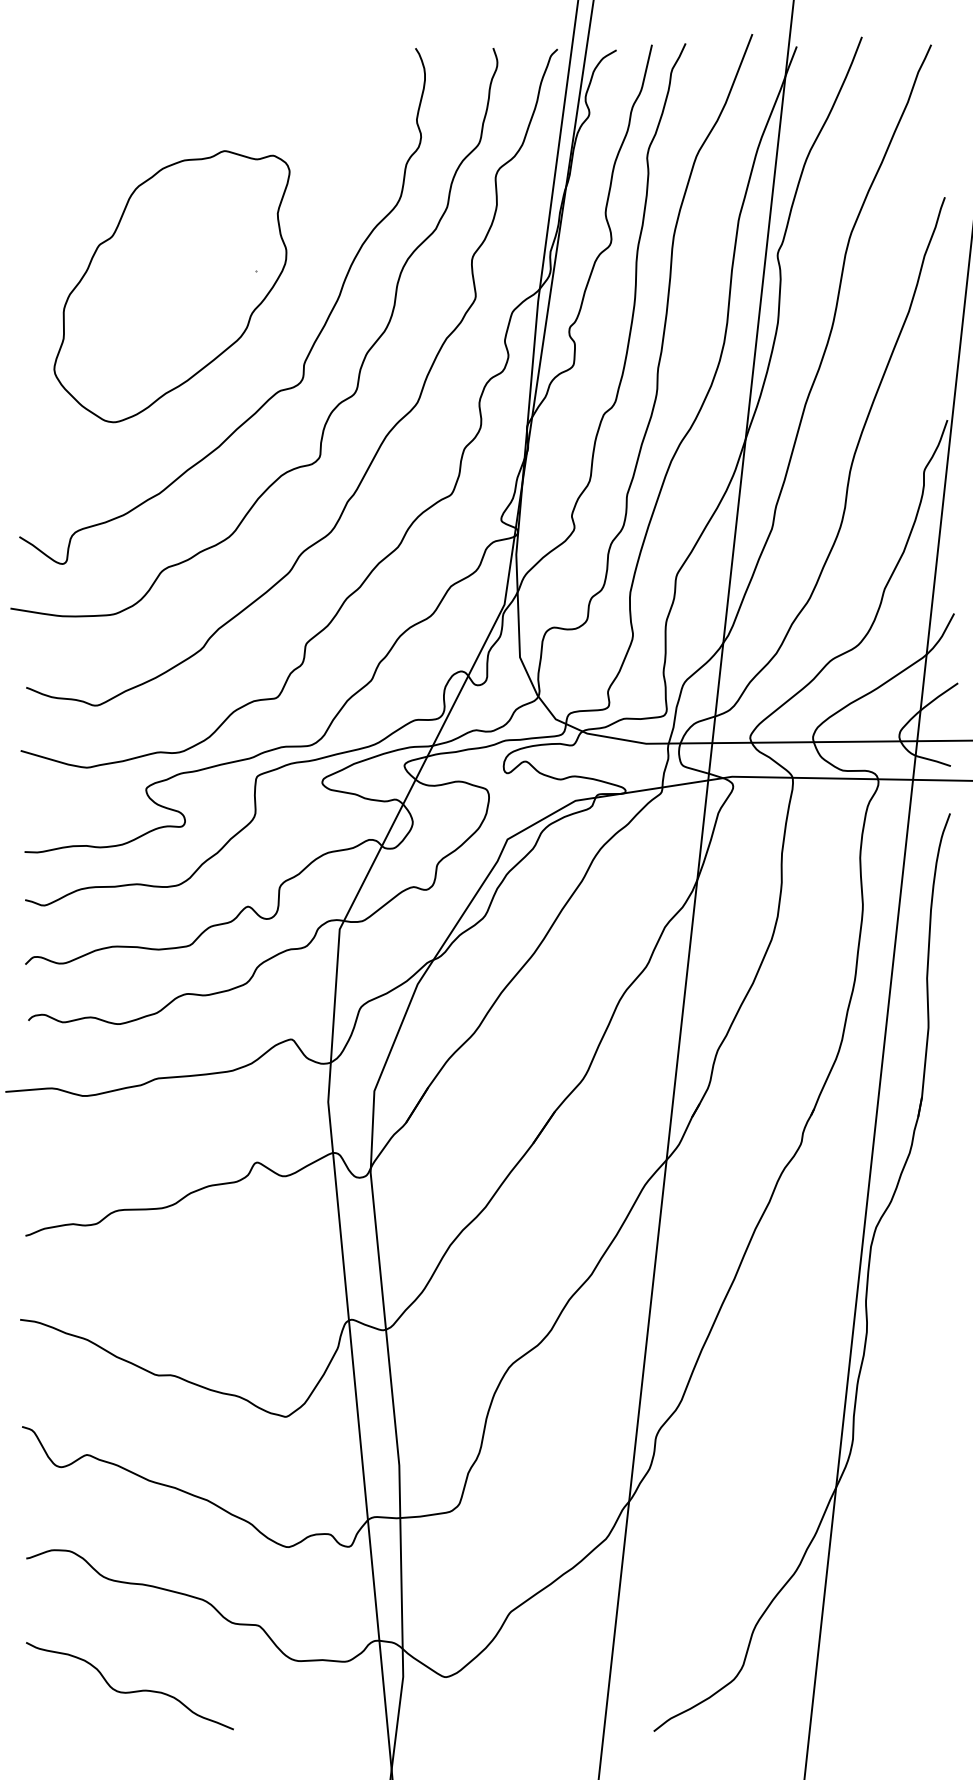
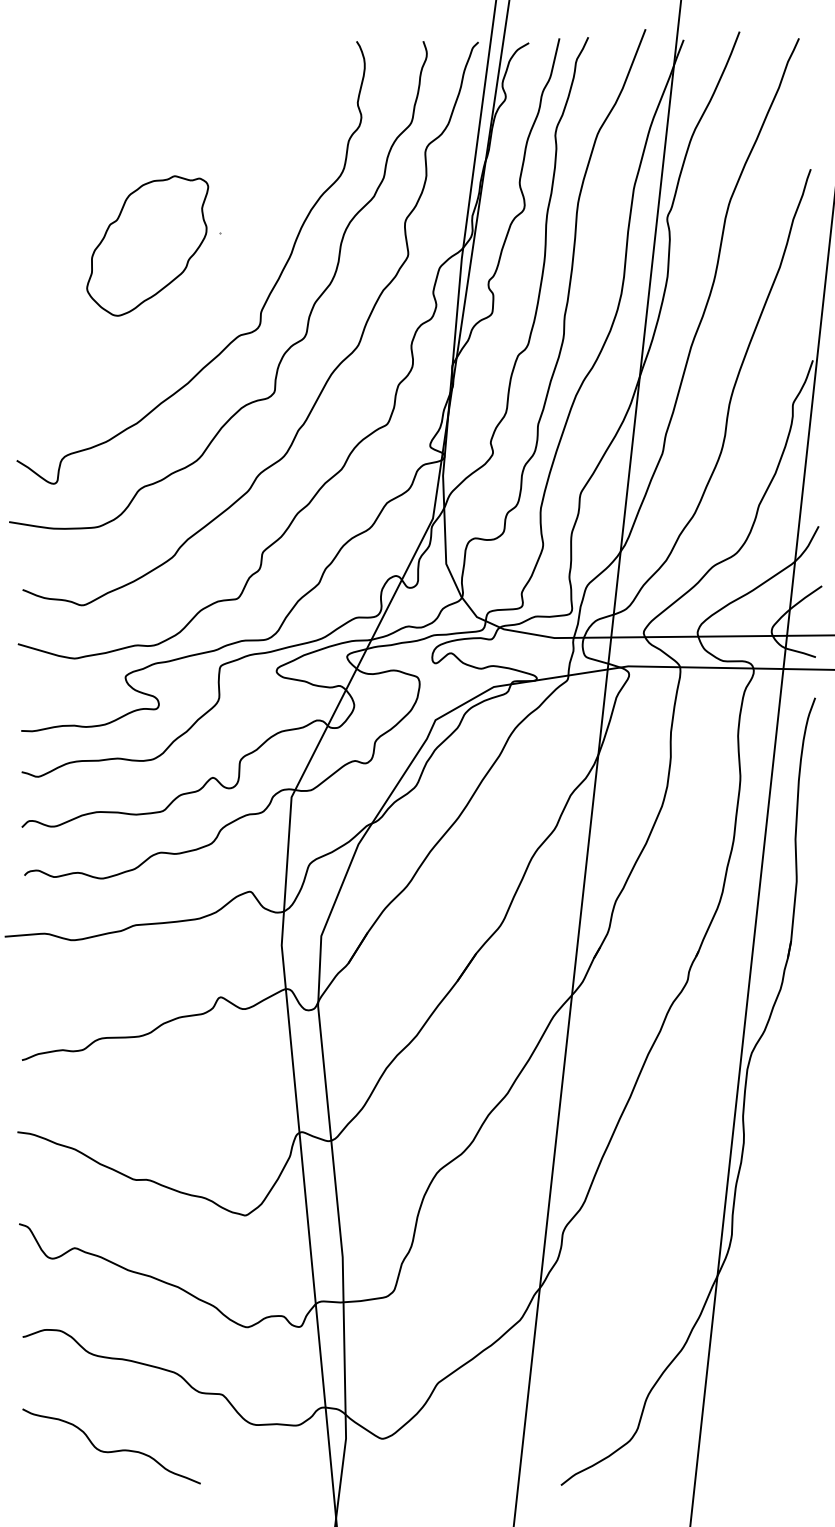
part: (171, 286) -> (147, 245), size x0.6

